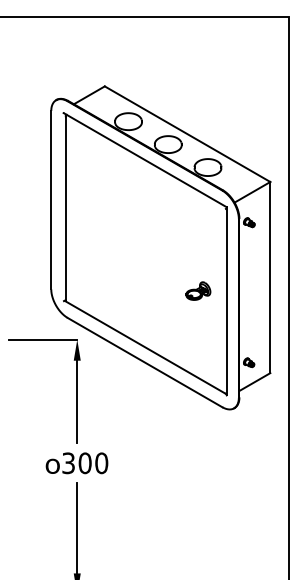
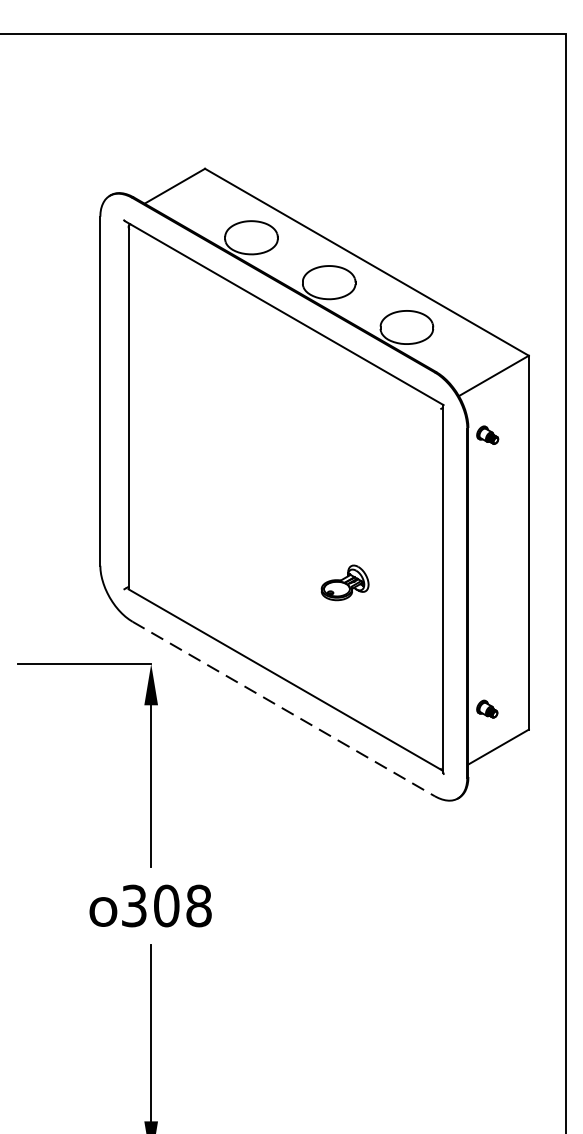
part: (198, 290) -> (345, 581), moved
line: (145, 362) -> (284, 708), solid -> dashed
text: (101, 462) -> (198, 904), 300 -> 308

